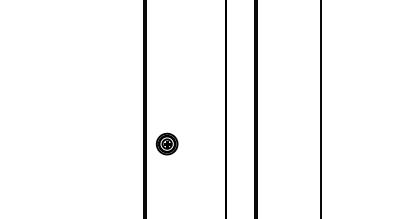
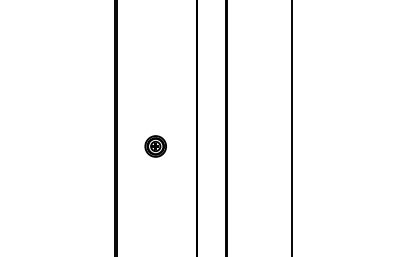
part: (166, 144) -> (155, 146), moved

